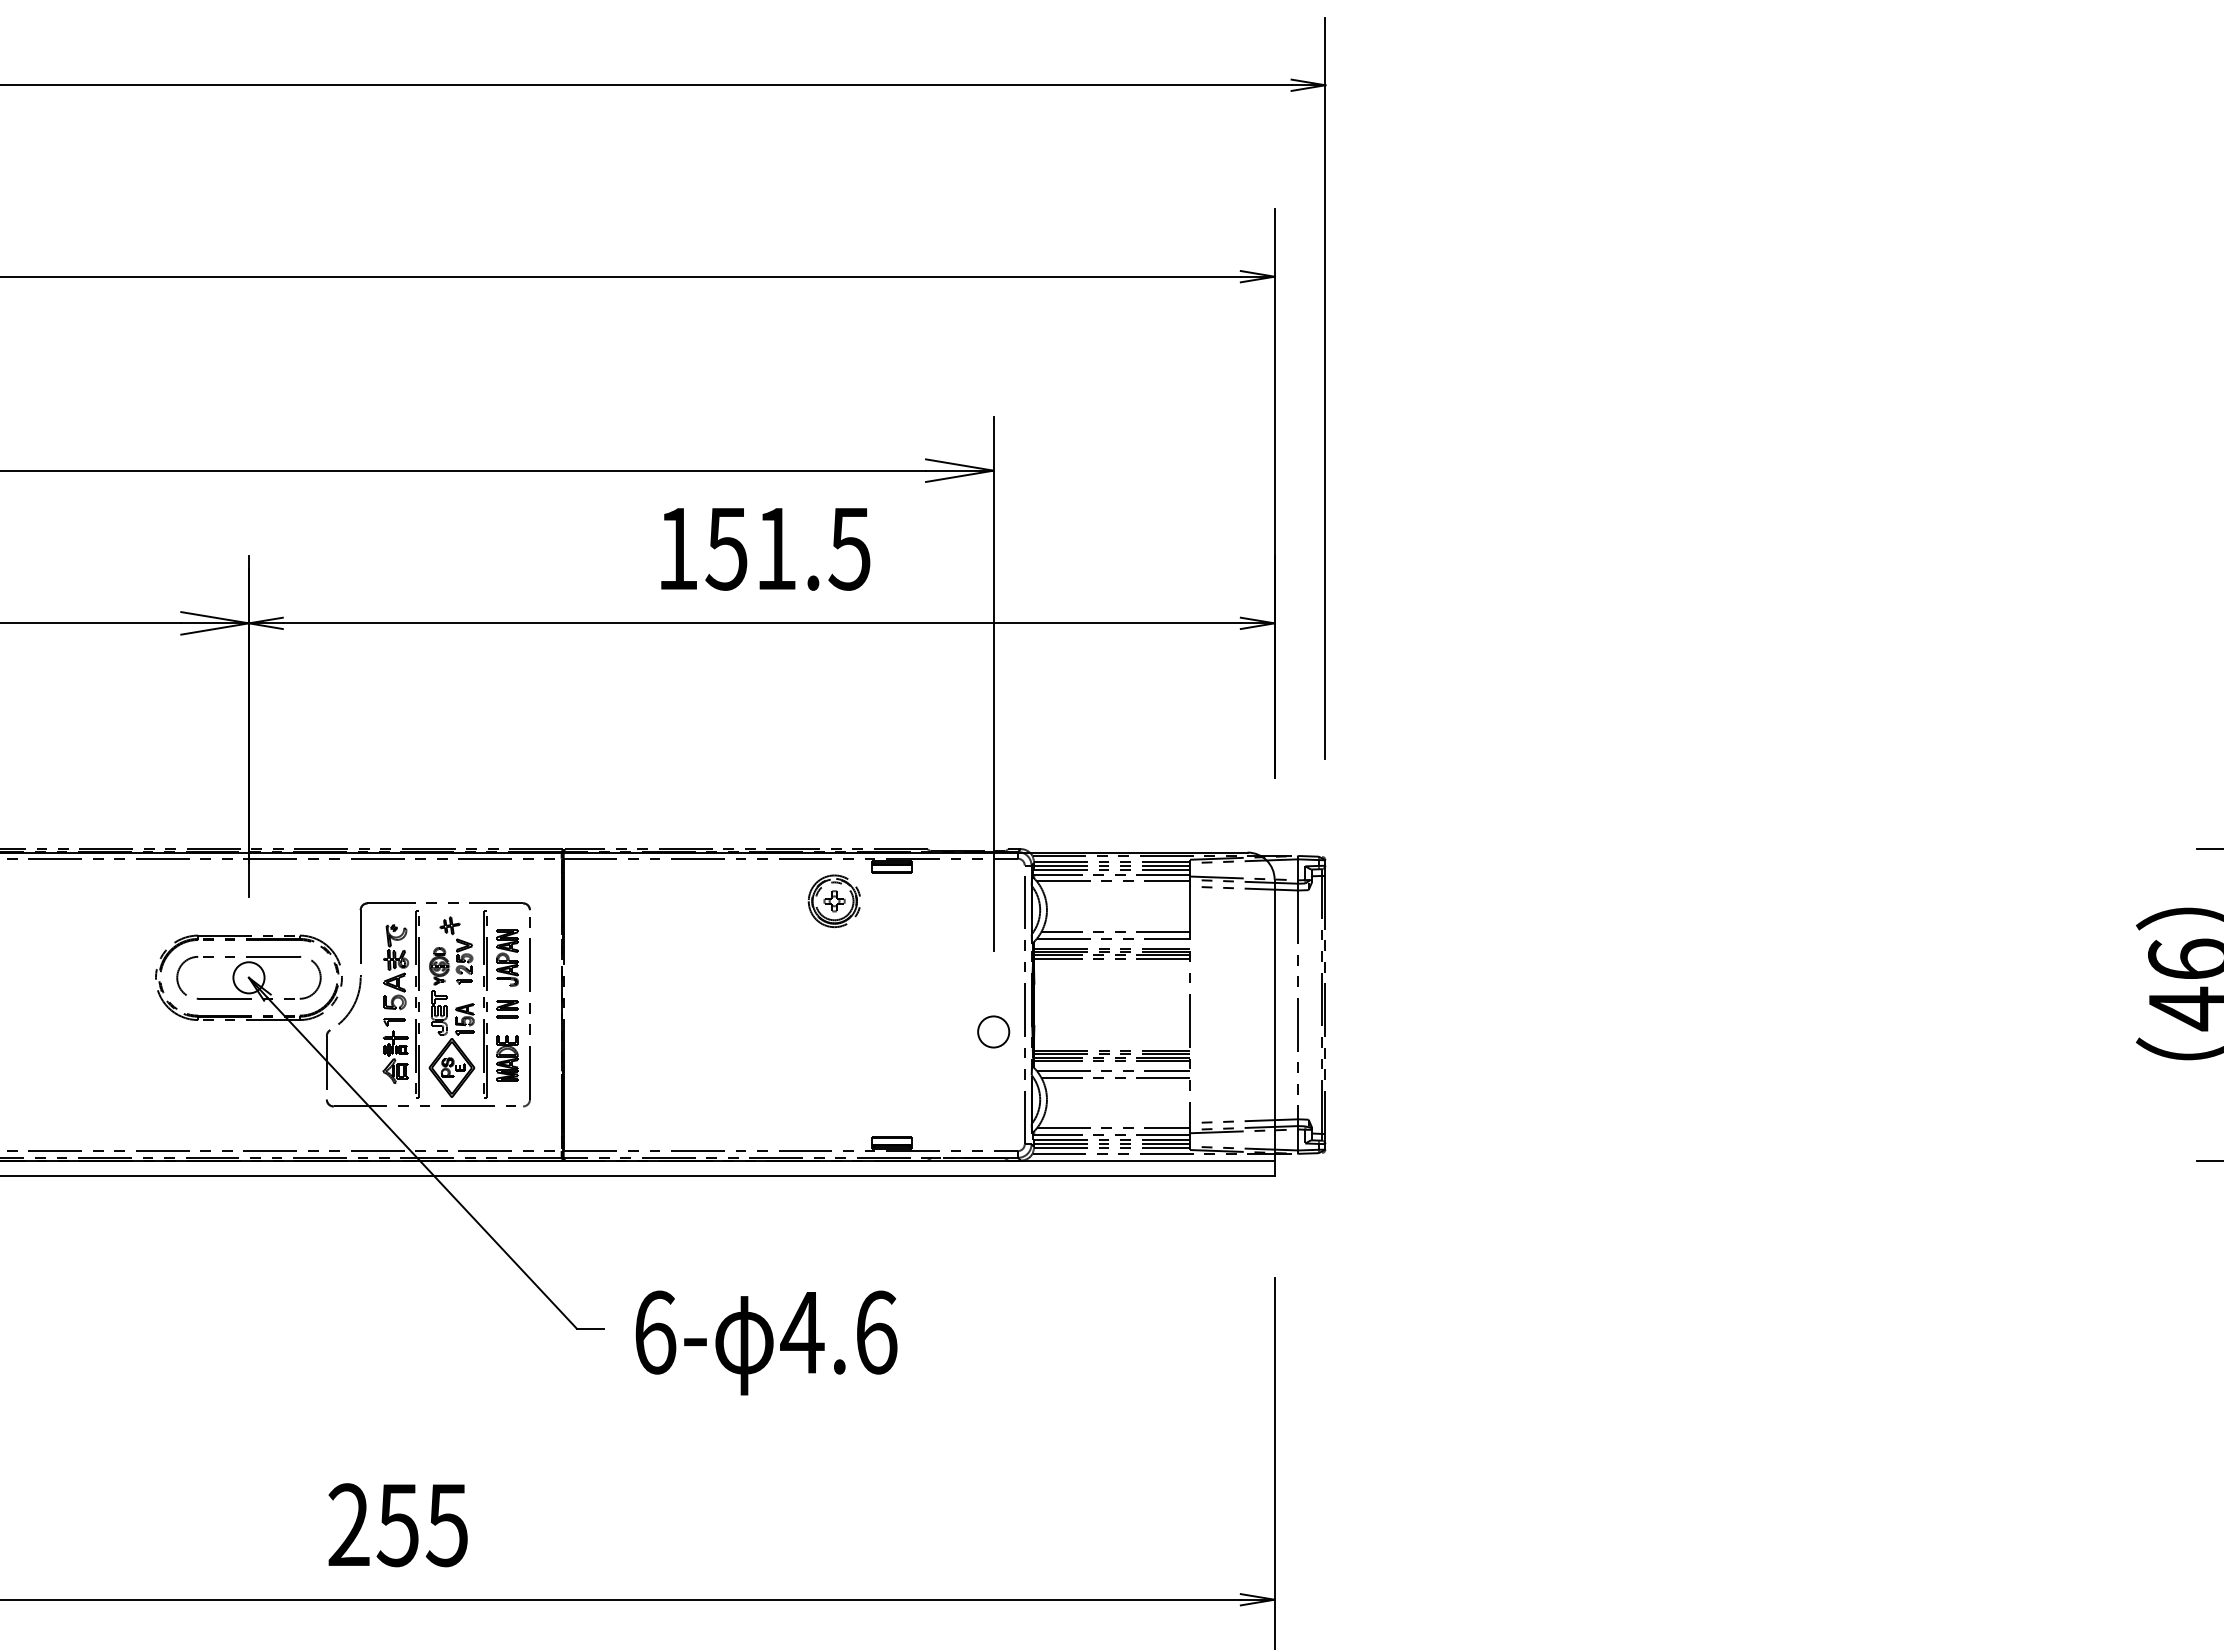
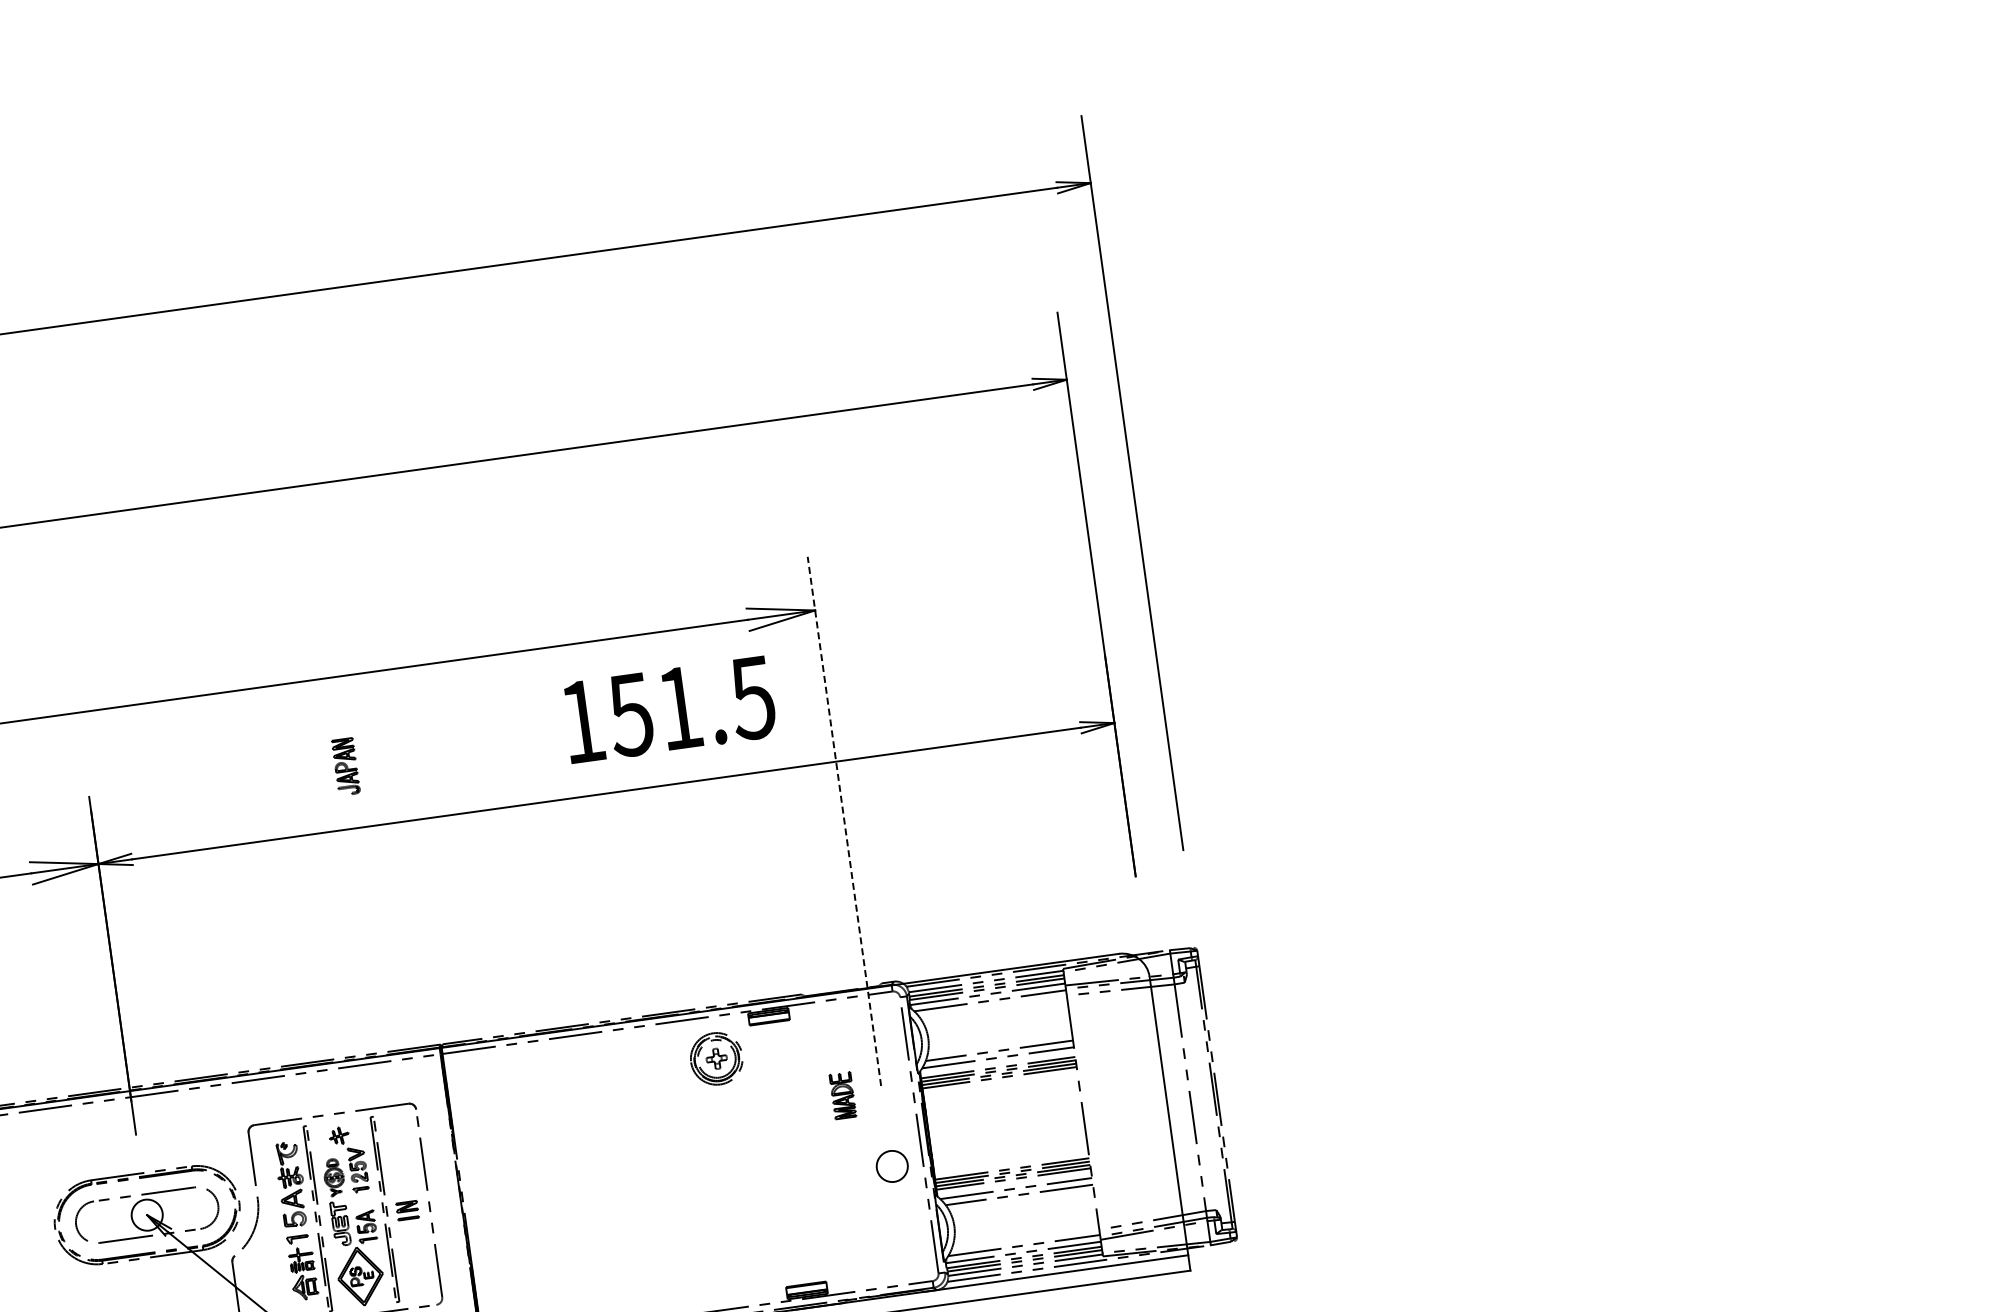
text: (765, 549) -> (669, 710), moved
line: (993, 683) -> (844, 821), solid -> dashed
part: (507, 957) -> (345, 766), moved
part: (507, 1058) -> (842, 1096), moved

